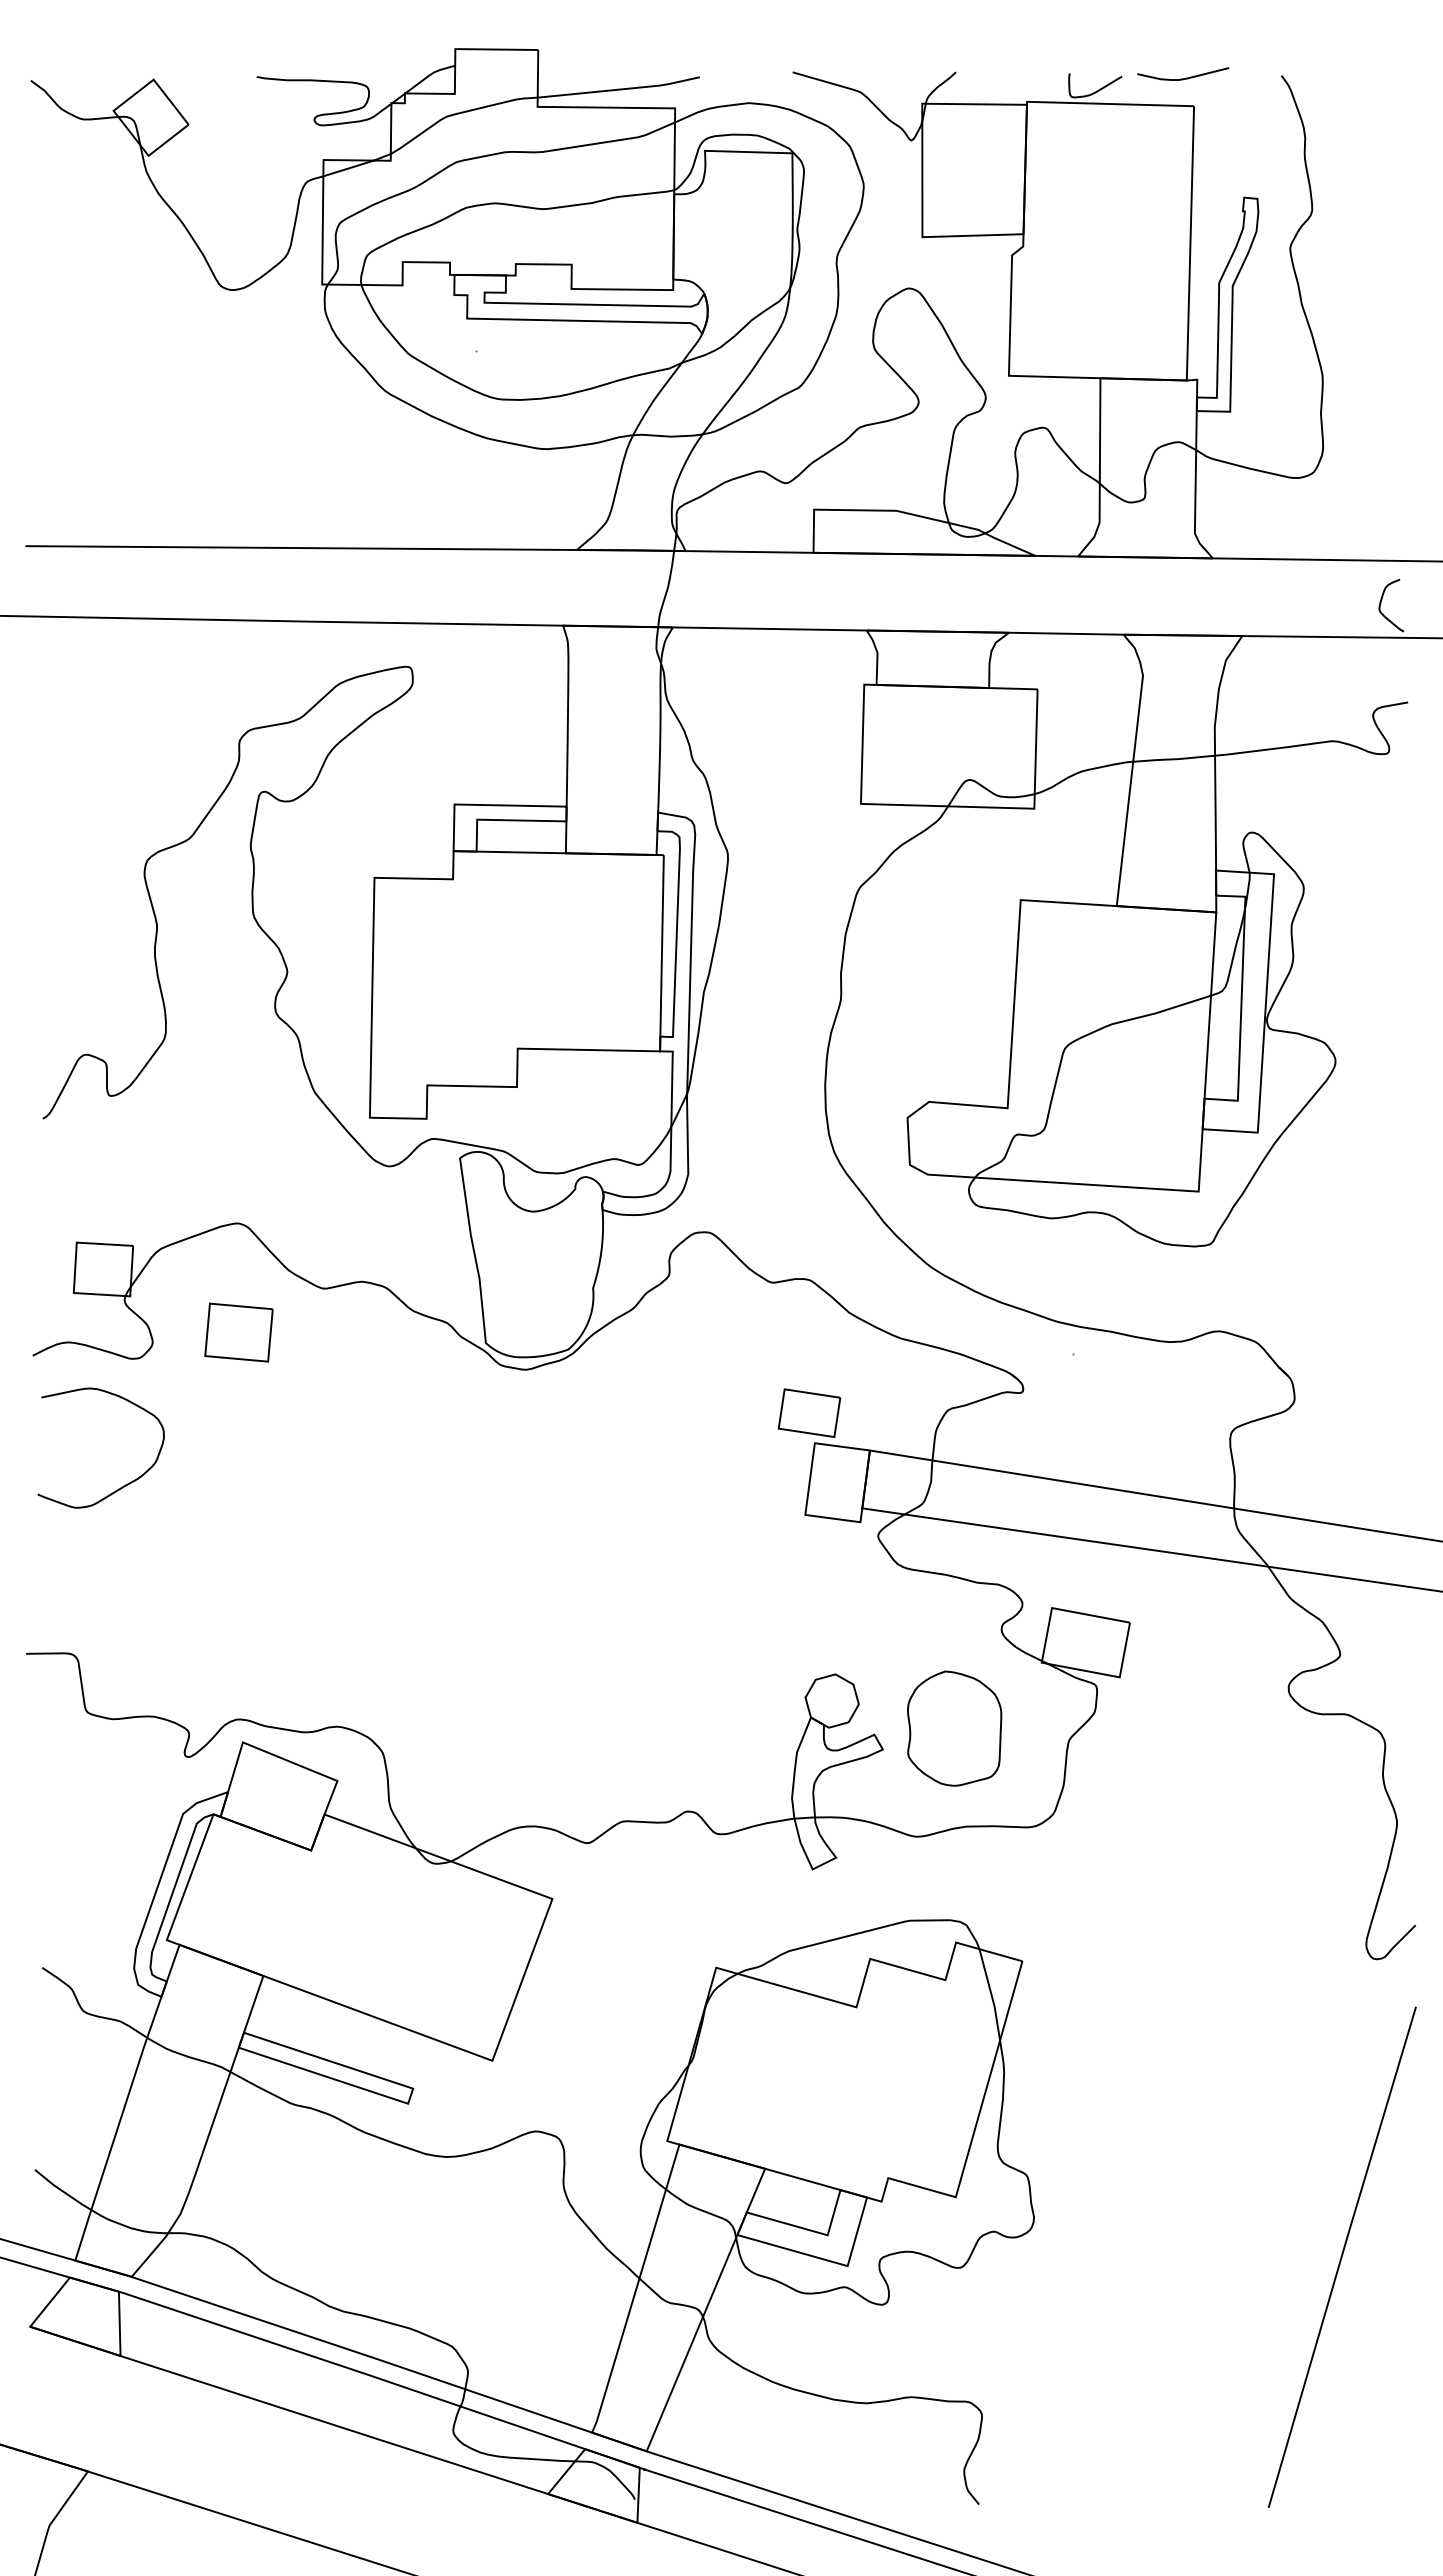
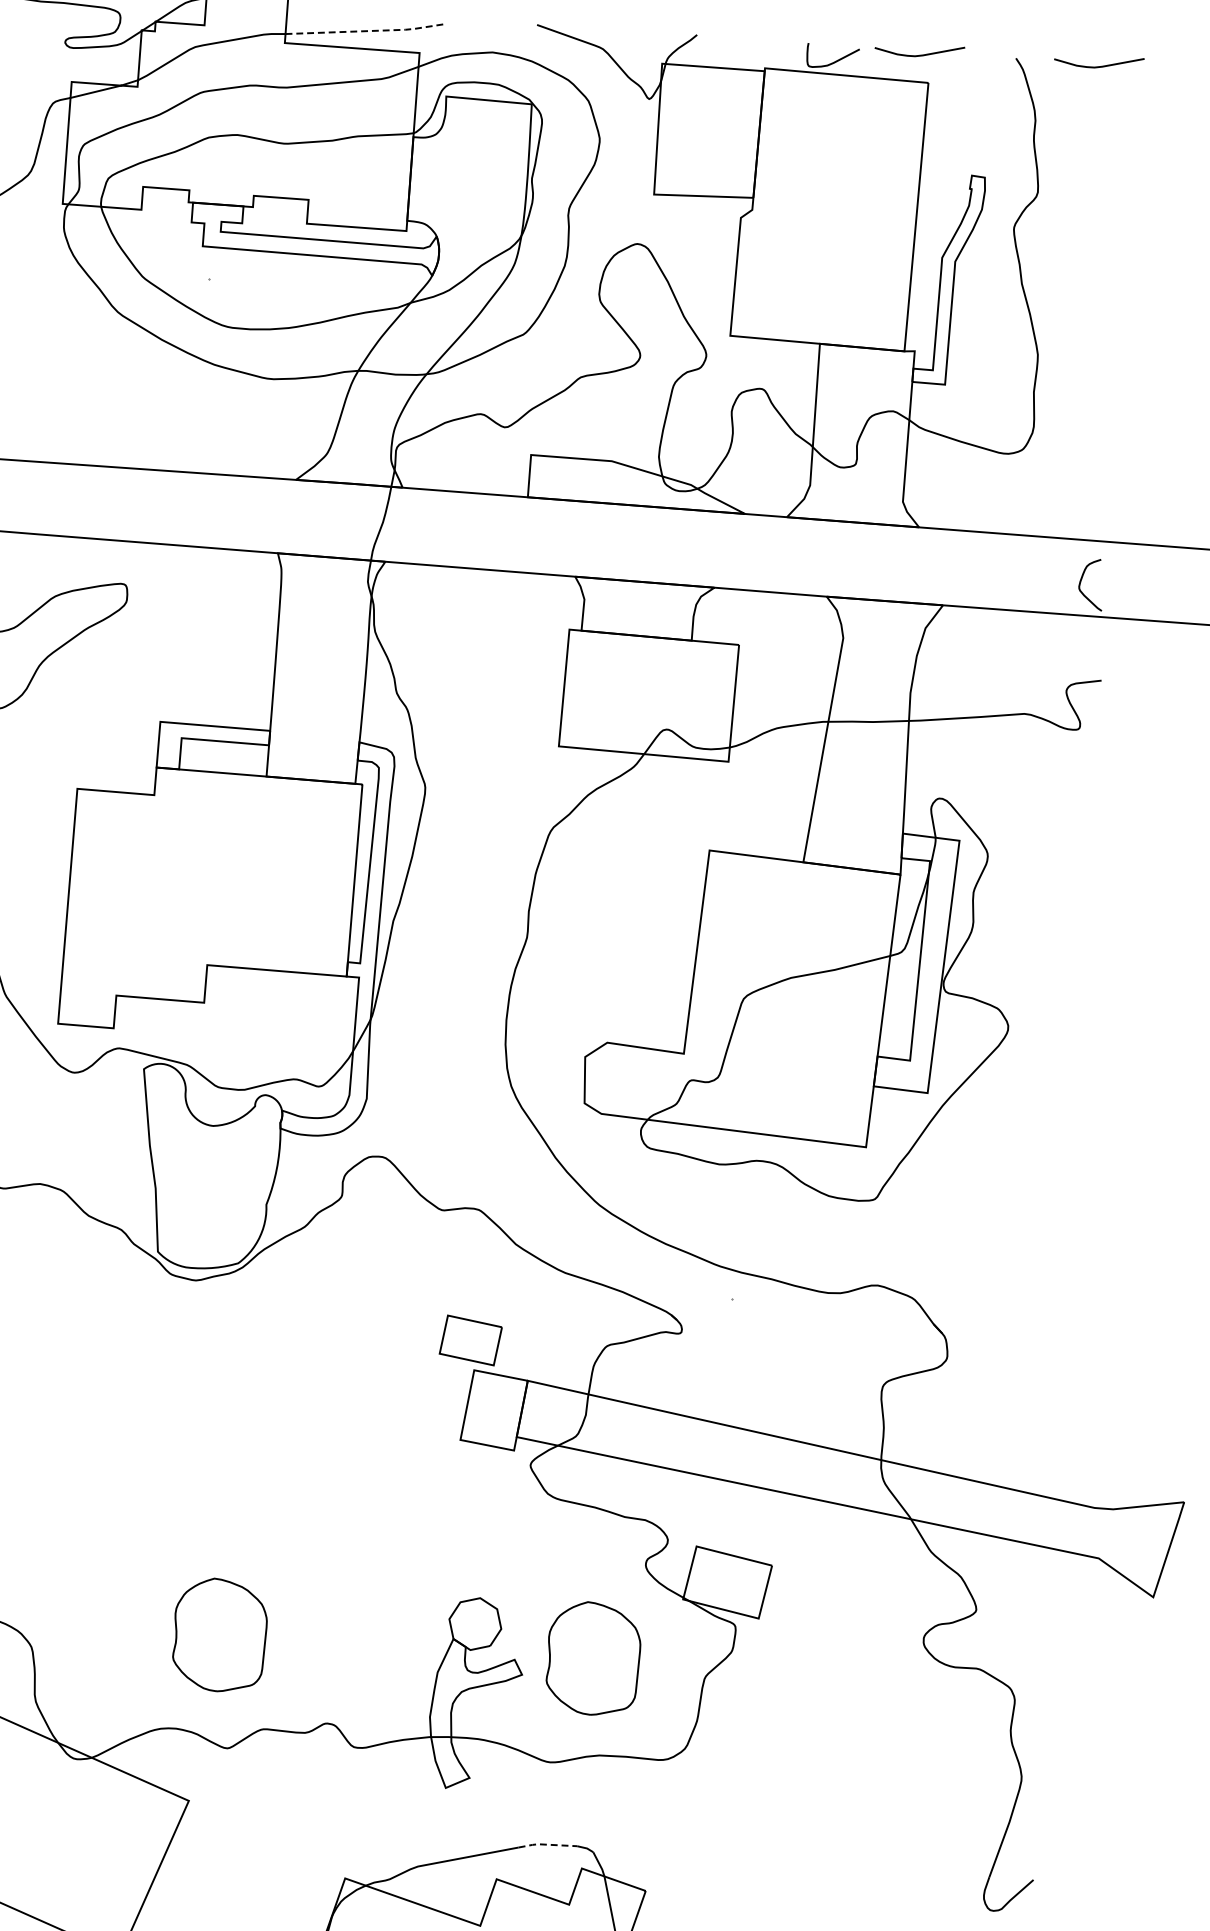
curve: (1368, 77) -> (1101, 65), added
line: (620, 89) -> (367, 31), solid -> dashed
part: (573, 1728) -> (220, 1635), added
line: (919, 1920) -> (547, 1844), solid -> dashed

